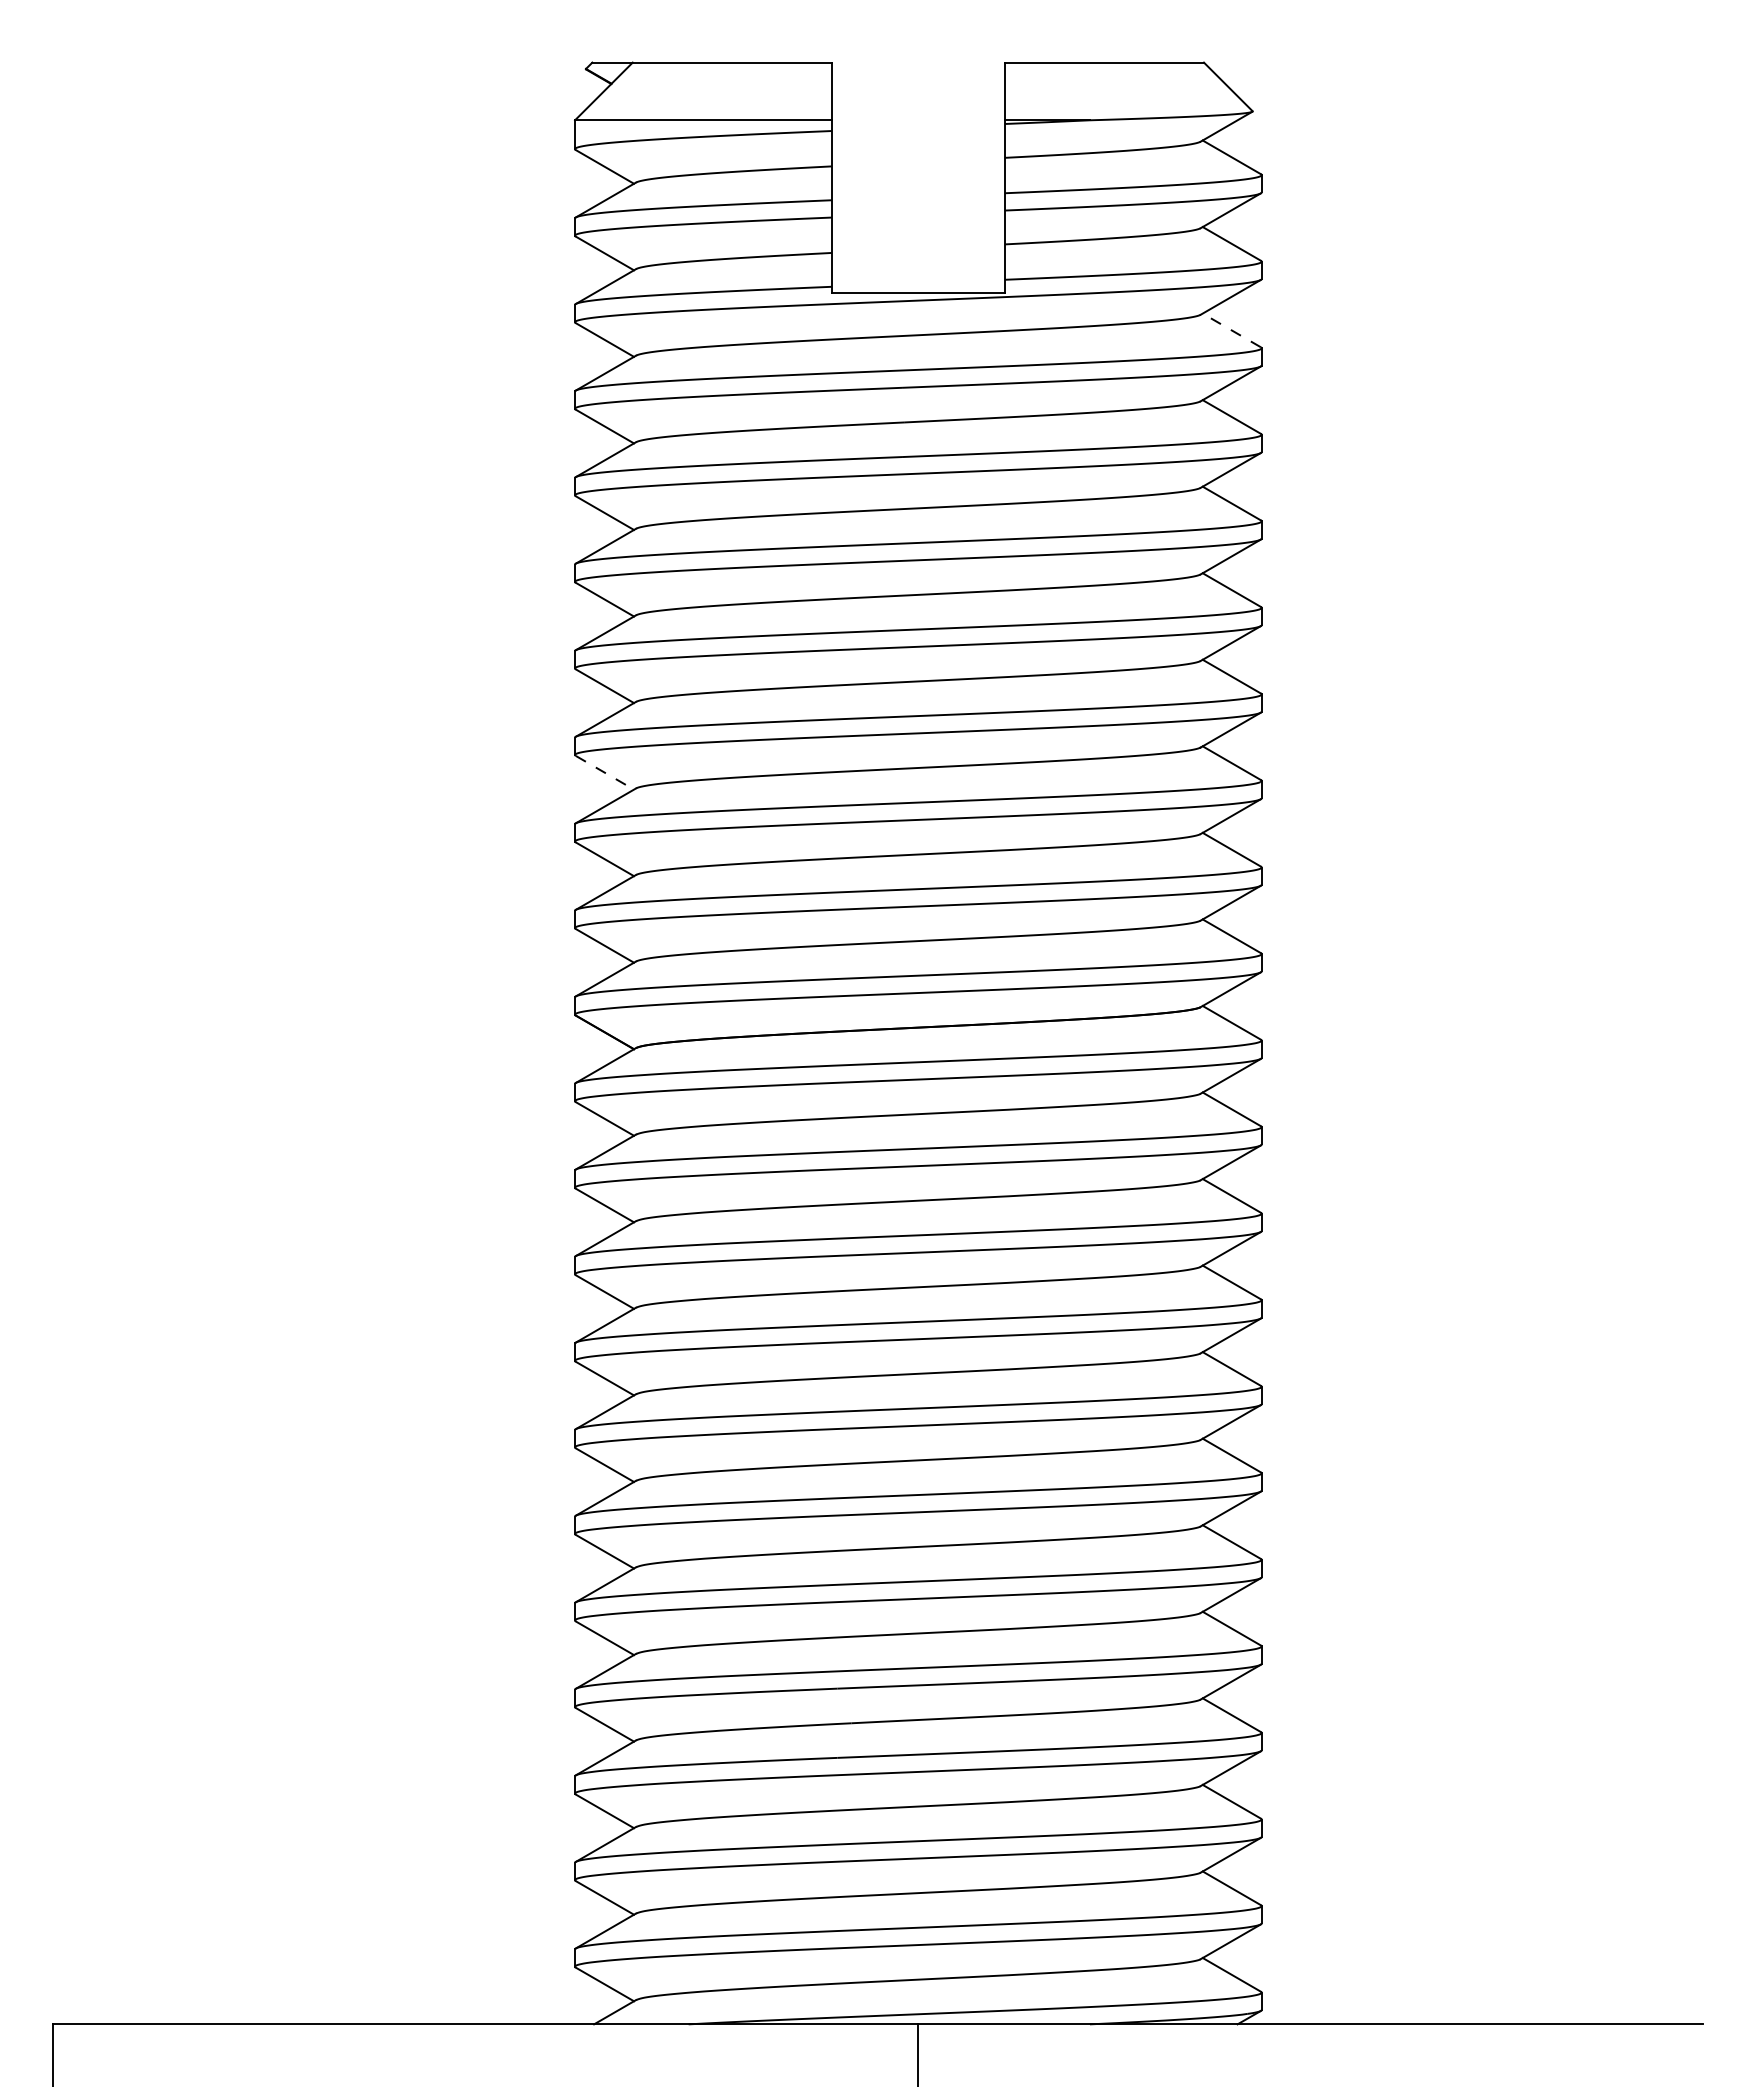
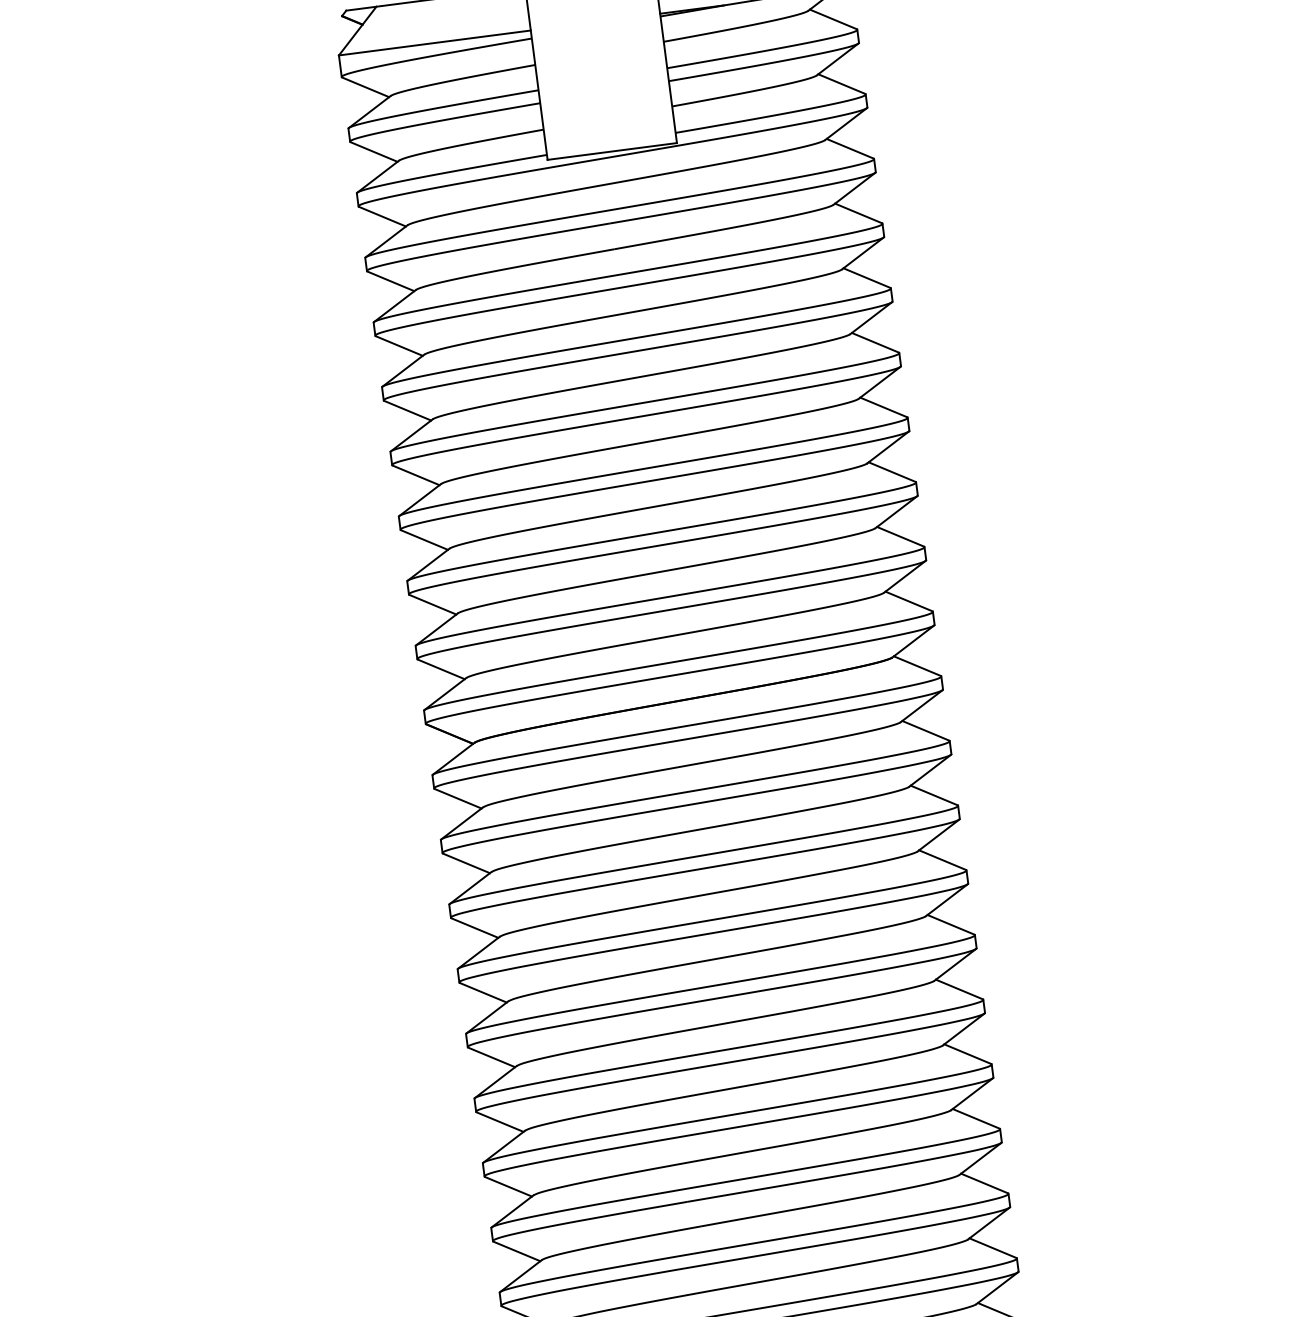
line: (1231, 330) -> (849, 148), dashed -> solid
line: (604, 772) -> (424, 539), dashed -> solid

